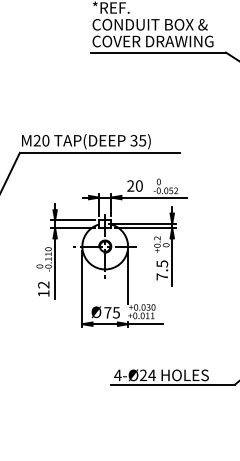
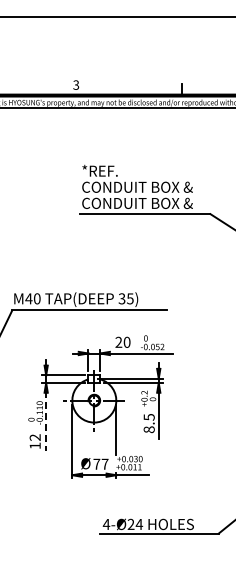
text: (163, 41) -> (150, 203), COVER DRAWING -> CONDUIT BOX &
text: (36, 140) -> (28, 298), M20 -> M40
line: (55, 268) -> (46, 421), solid -> dashed
text: (161, 276) -> (148, 429), 7.5 -> 8.5
text: (115, 312) -> (104, 463), 75 -> 77

